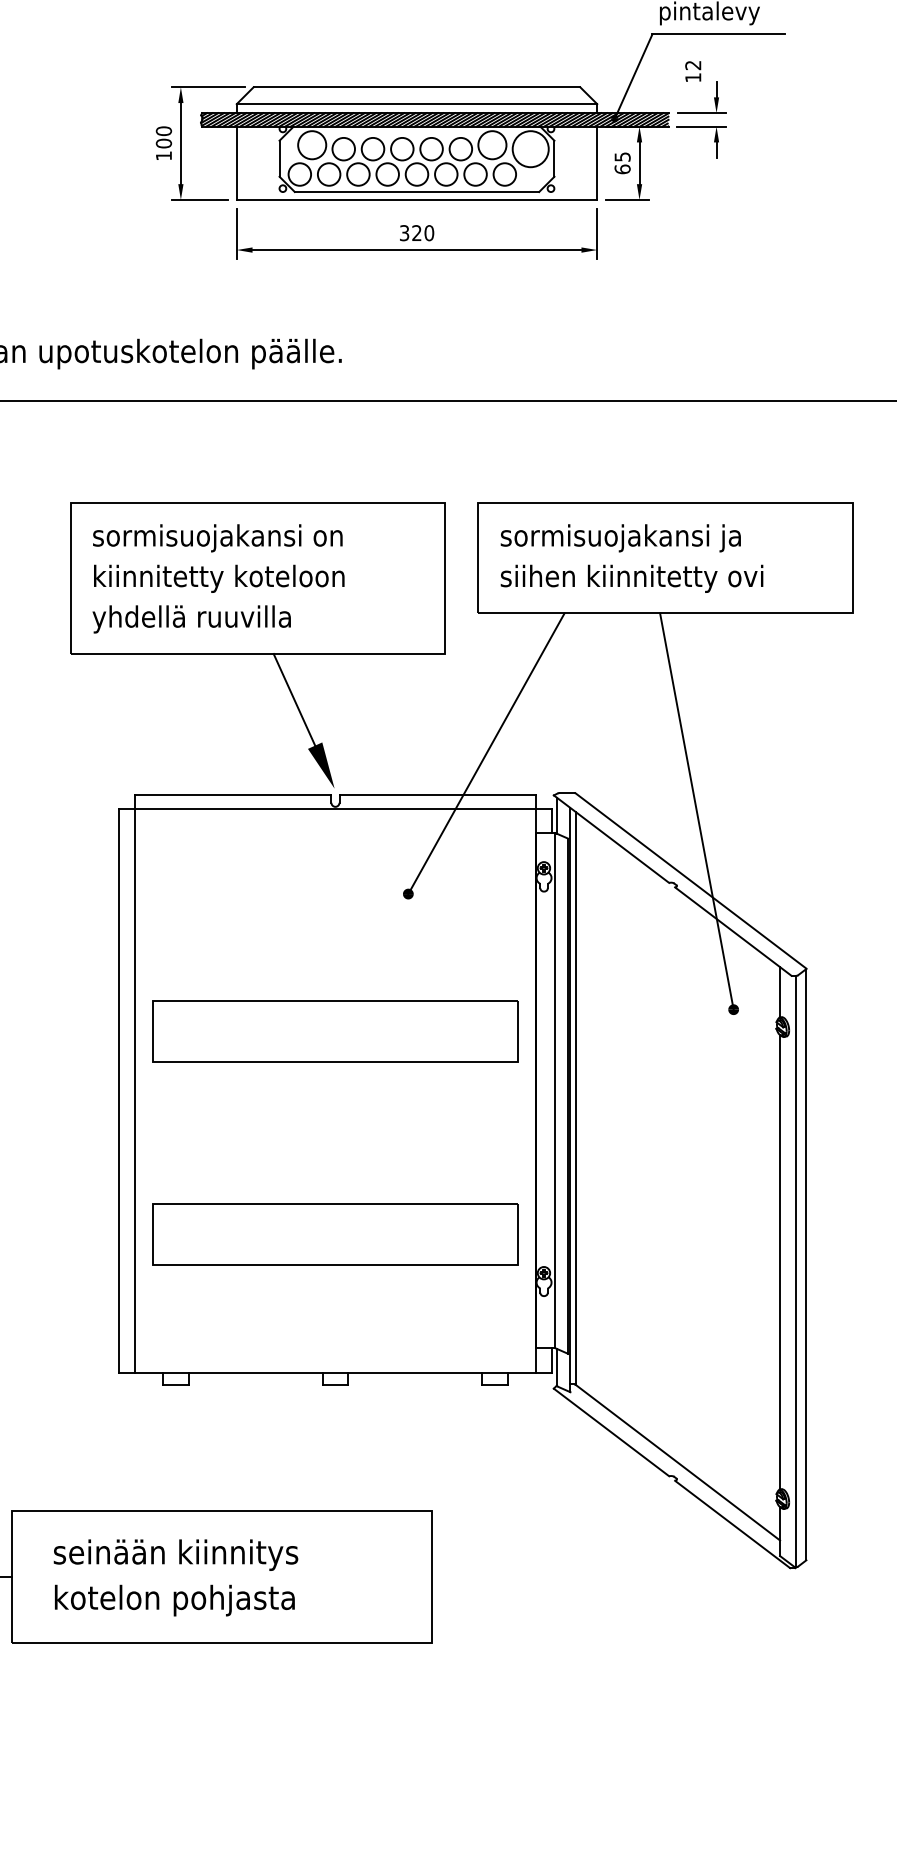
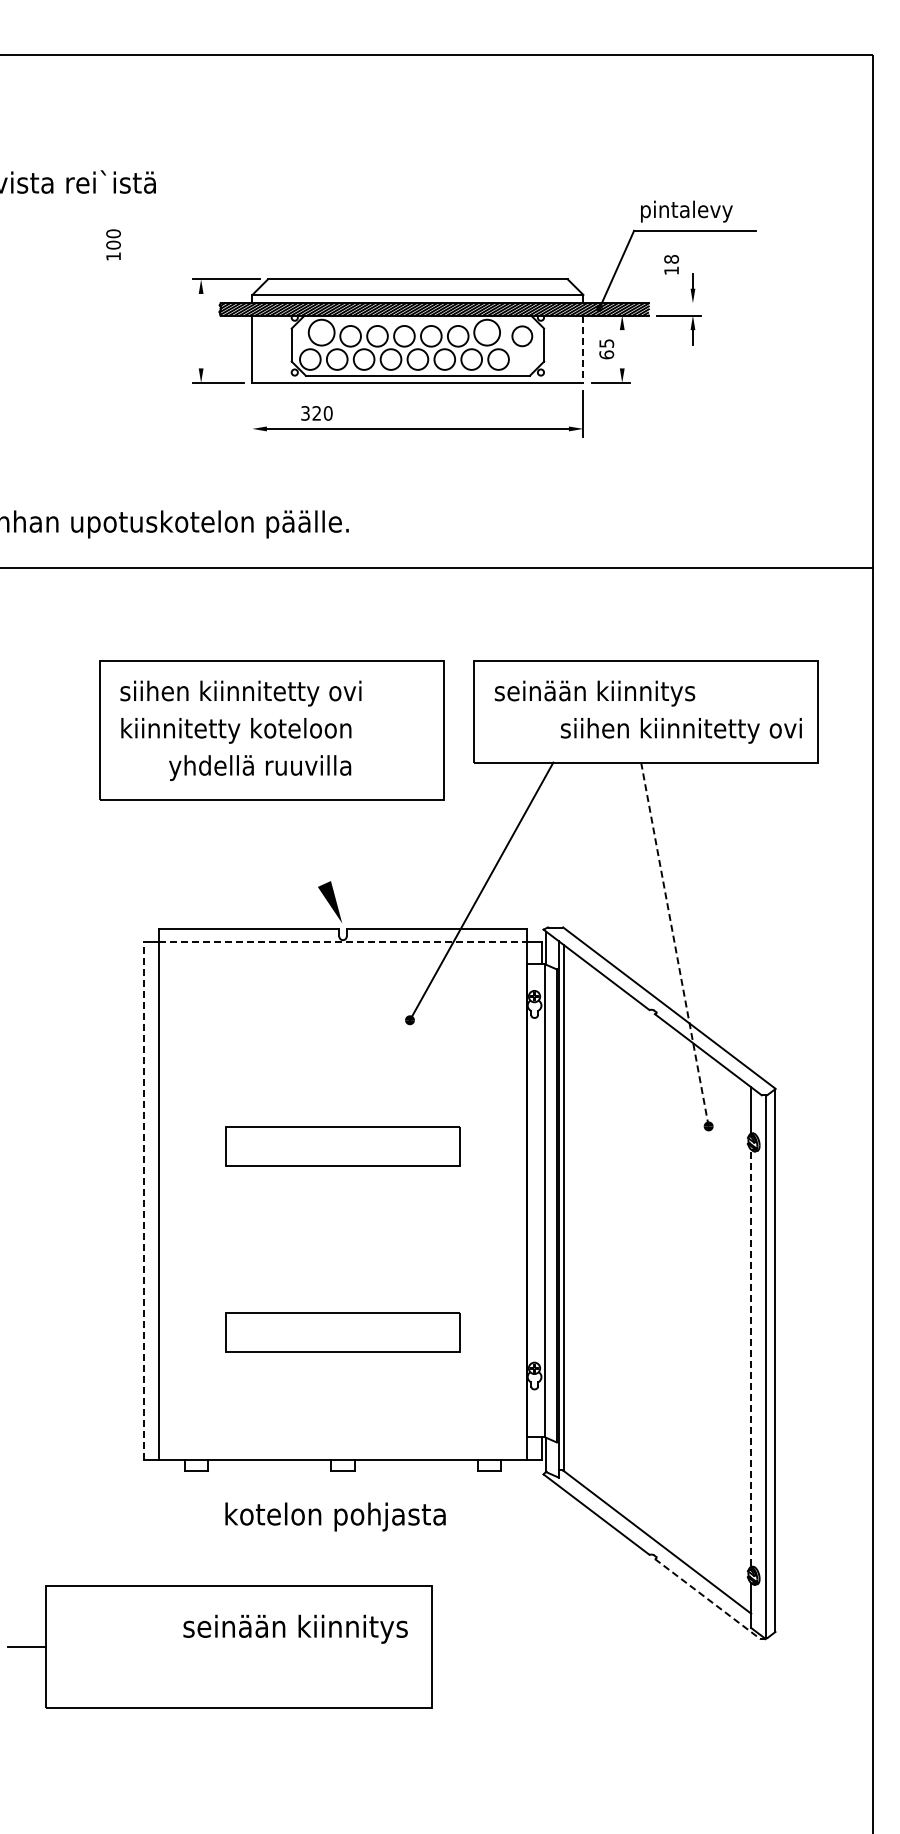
text: (693, 65) -> (671, 259), 12 -> 18
line: (701, 113) -> (679, 303), removed
text: (163, 142) -> (113, 244), moved
line: (181, 142) -> (201, 330), removed
circle: (529, 148) -> (521, 335), size x0.6
line: (597, 163) -> (583, 349), solid -> dashed
line: (639, 163) -> (622, 349), removed
text: (416, 233) -> (316, 413), moved
line: (236, 234) -> (252, 414), removed
text: (231, 538) -> (247, 693), sormisuojakansi on -> siihen kiinnitetty ovi
text: (627, 538) -> (611, 693), sormisuojakansi ja -> seinään kiinnitys
text: (631, 578) -> (680, 730), moved
text: (192, 618) -> (260, 767), moved
line: (294, 699) -> (305, 841), removed
line: (335, 809) -> (343, 942), solid -> dashed
line: (696, 811) -> (674, 944), solid -> dashed
part: (334, 1031) -> (342, 1146), size x0.7
line: (119, 1091) -> (144, 1201), solid -> dashed
part: (334, 1234) -> (342, 1332), size x0.7
line: (780, 1261) -> (751, 1357), solid -> dashed
line: (733, 1524) -> (708, 1599), solid -> dashed
text: (175, 1554) -> (295, 1628), moved
text: (174, 1600) -> (335, 1516), moved

